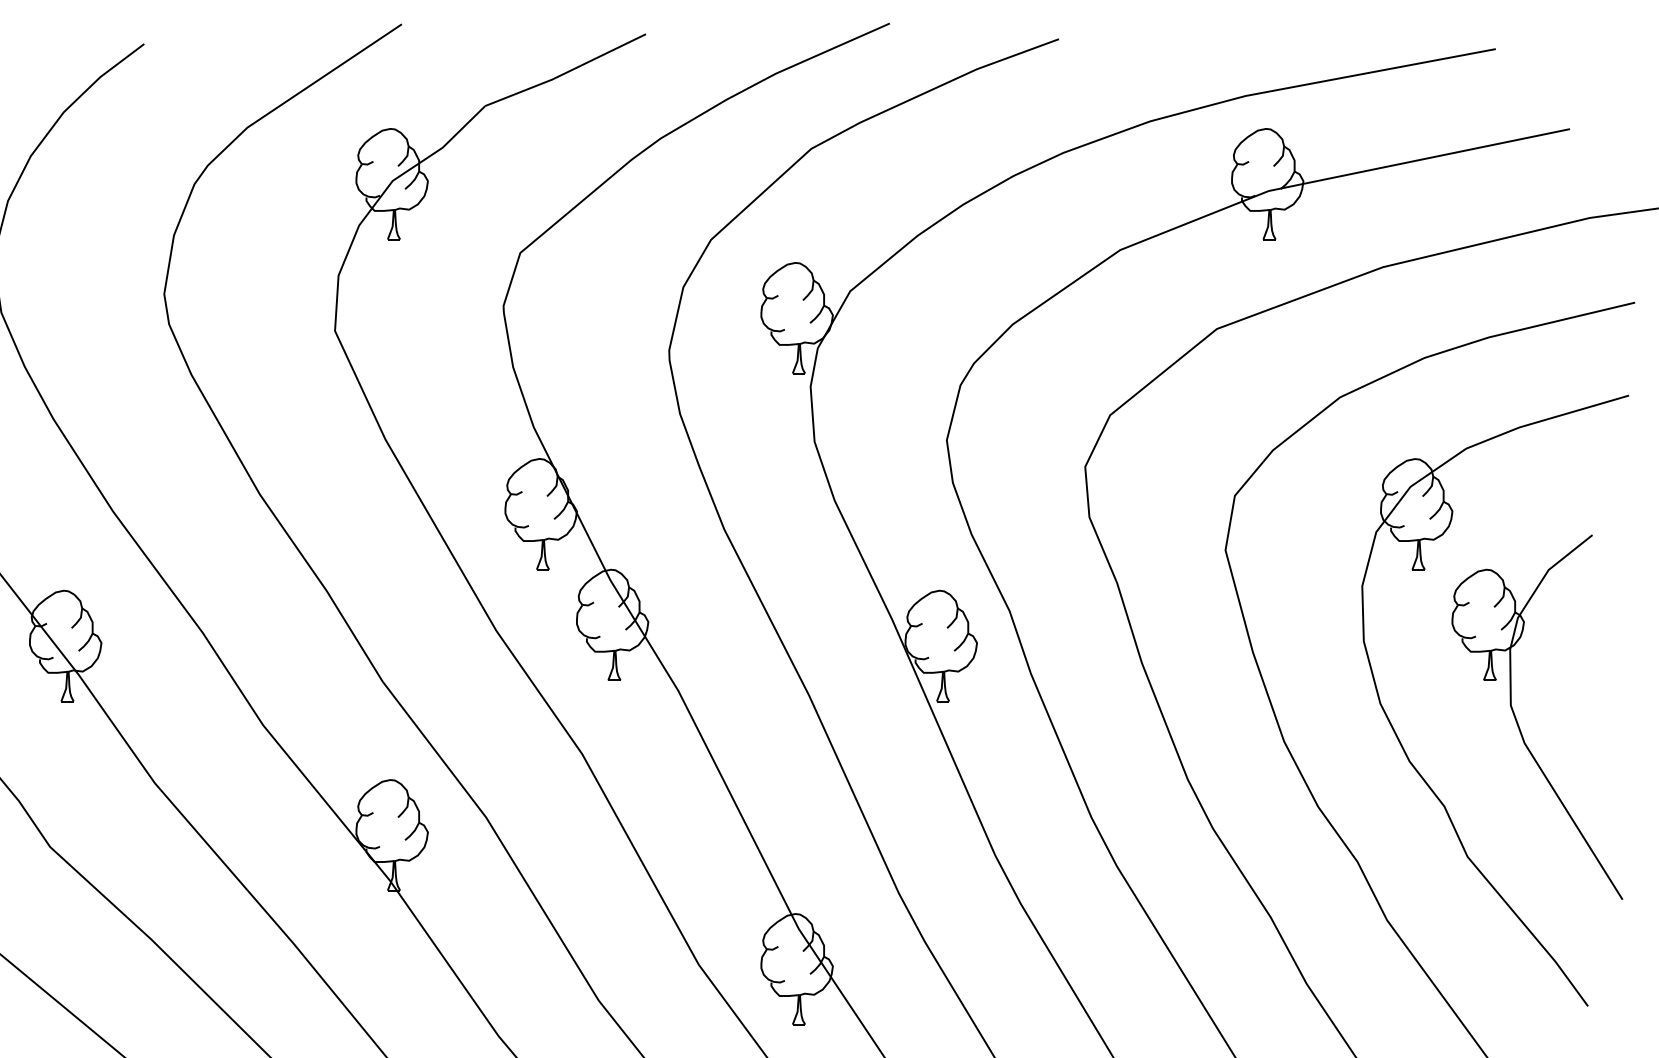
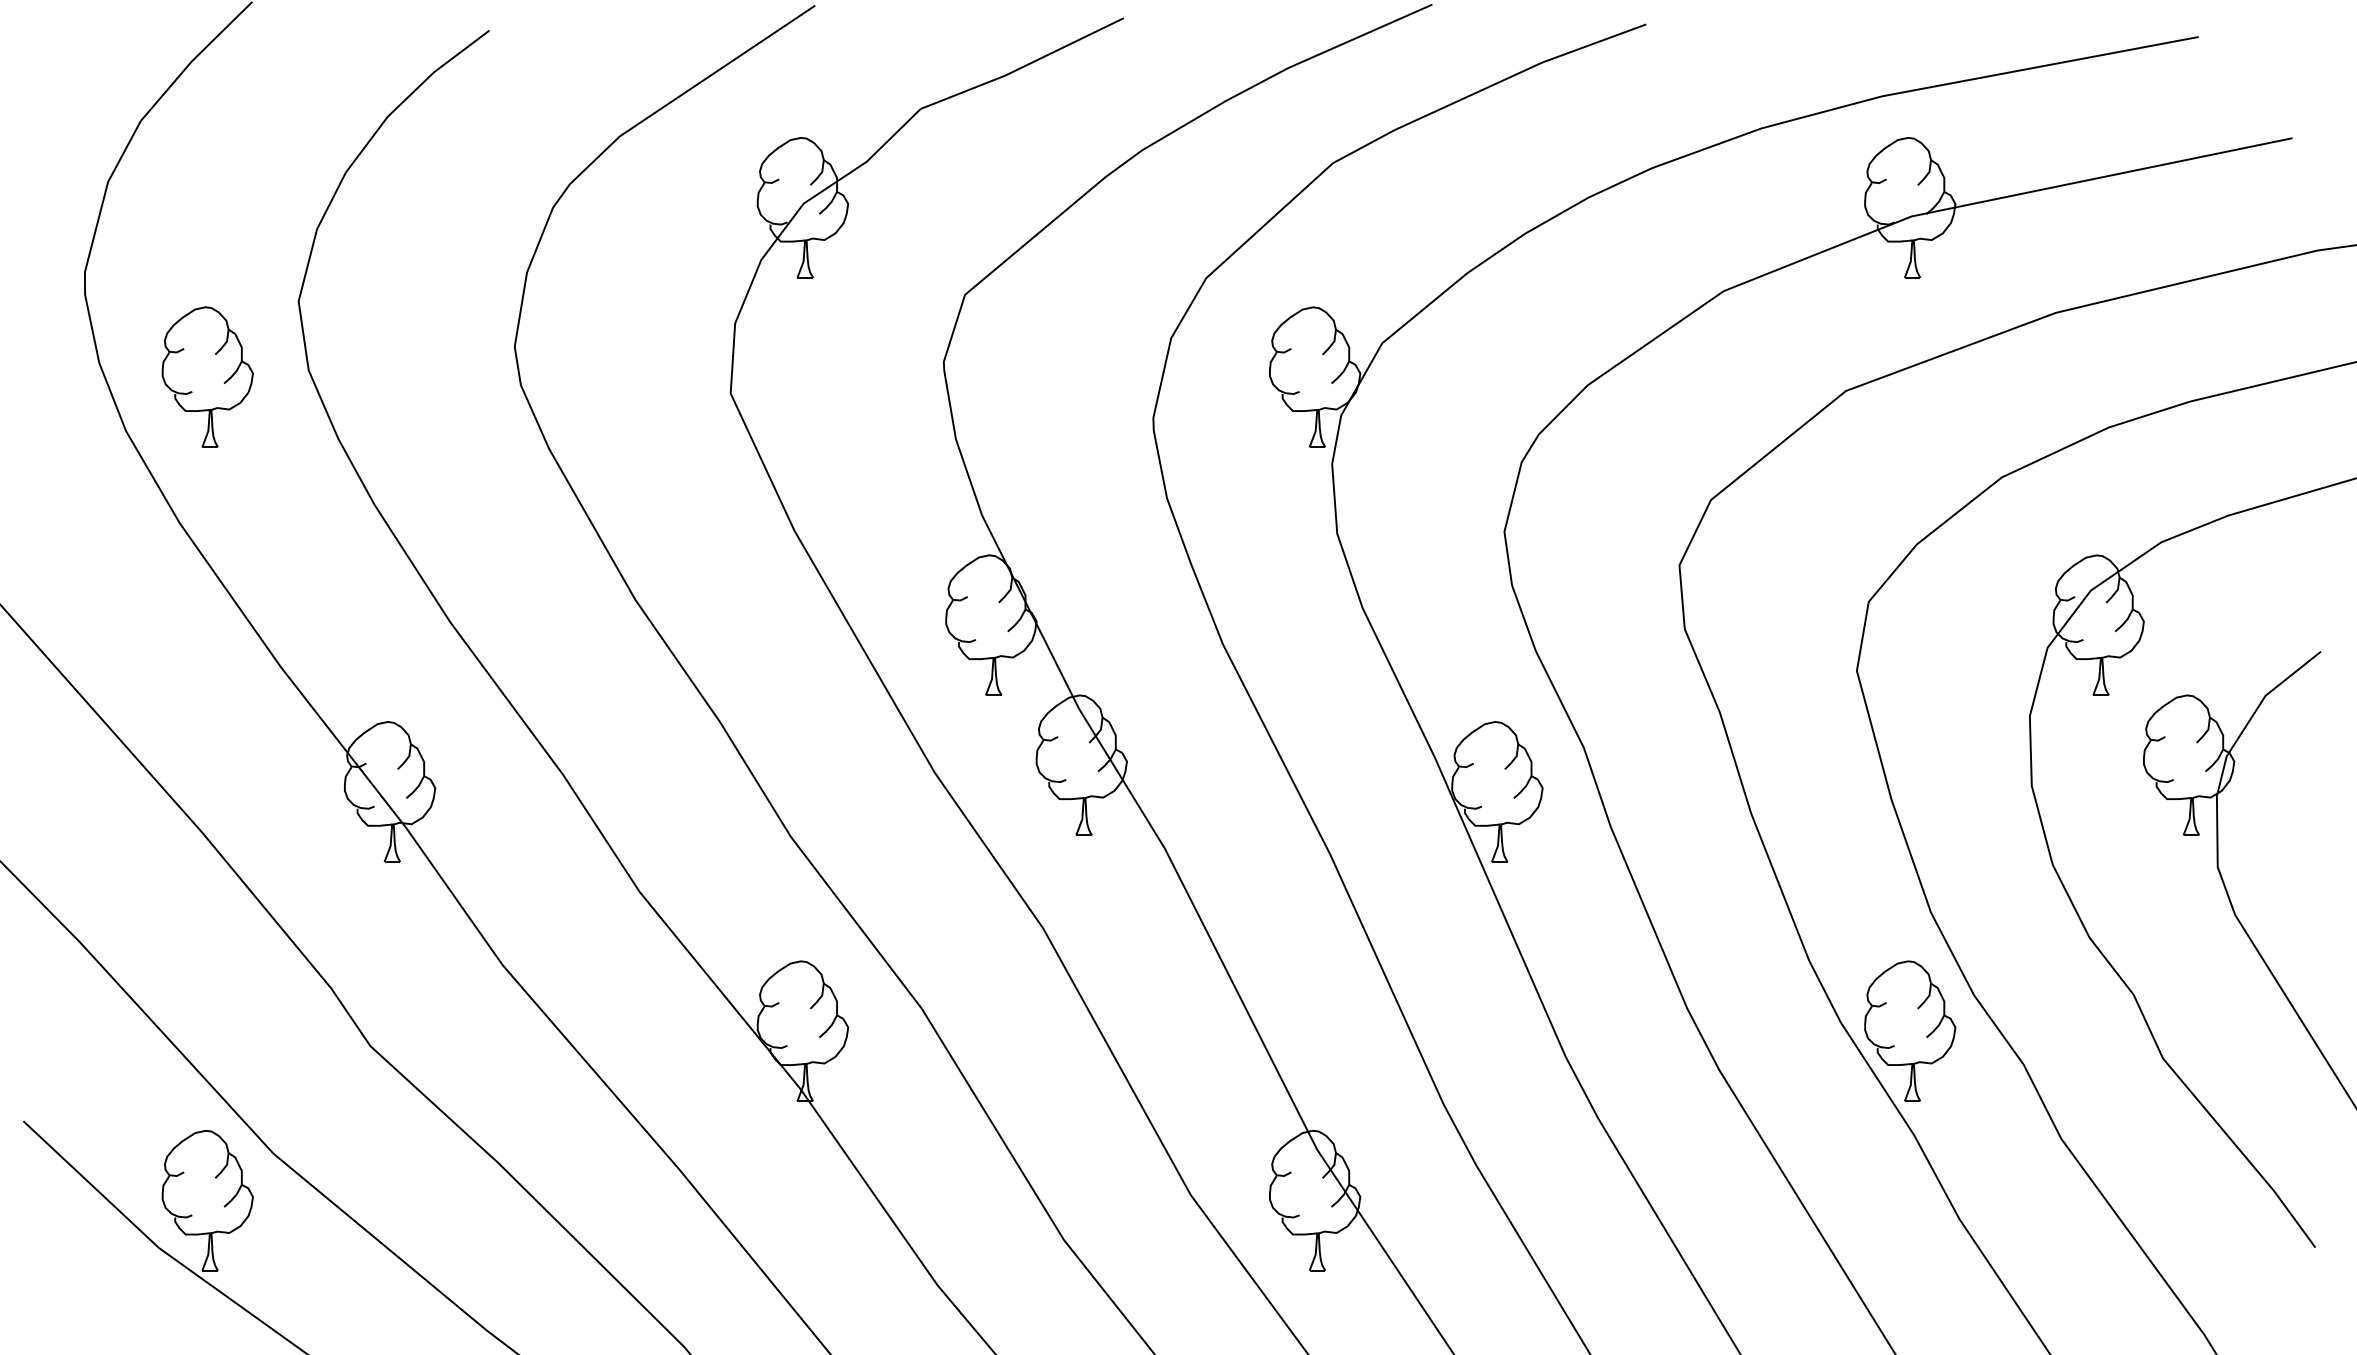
part: (1267, 834) -> (1910, 1030), added

